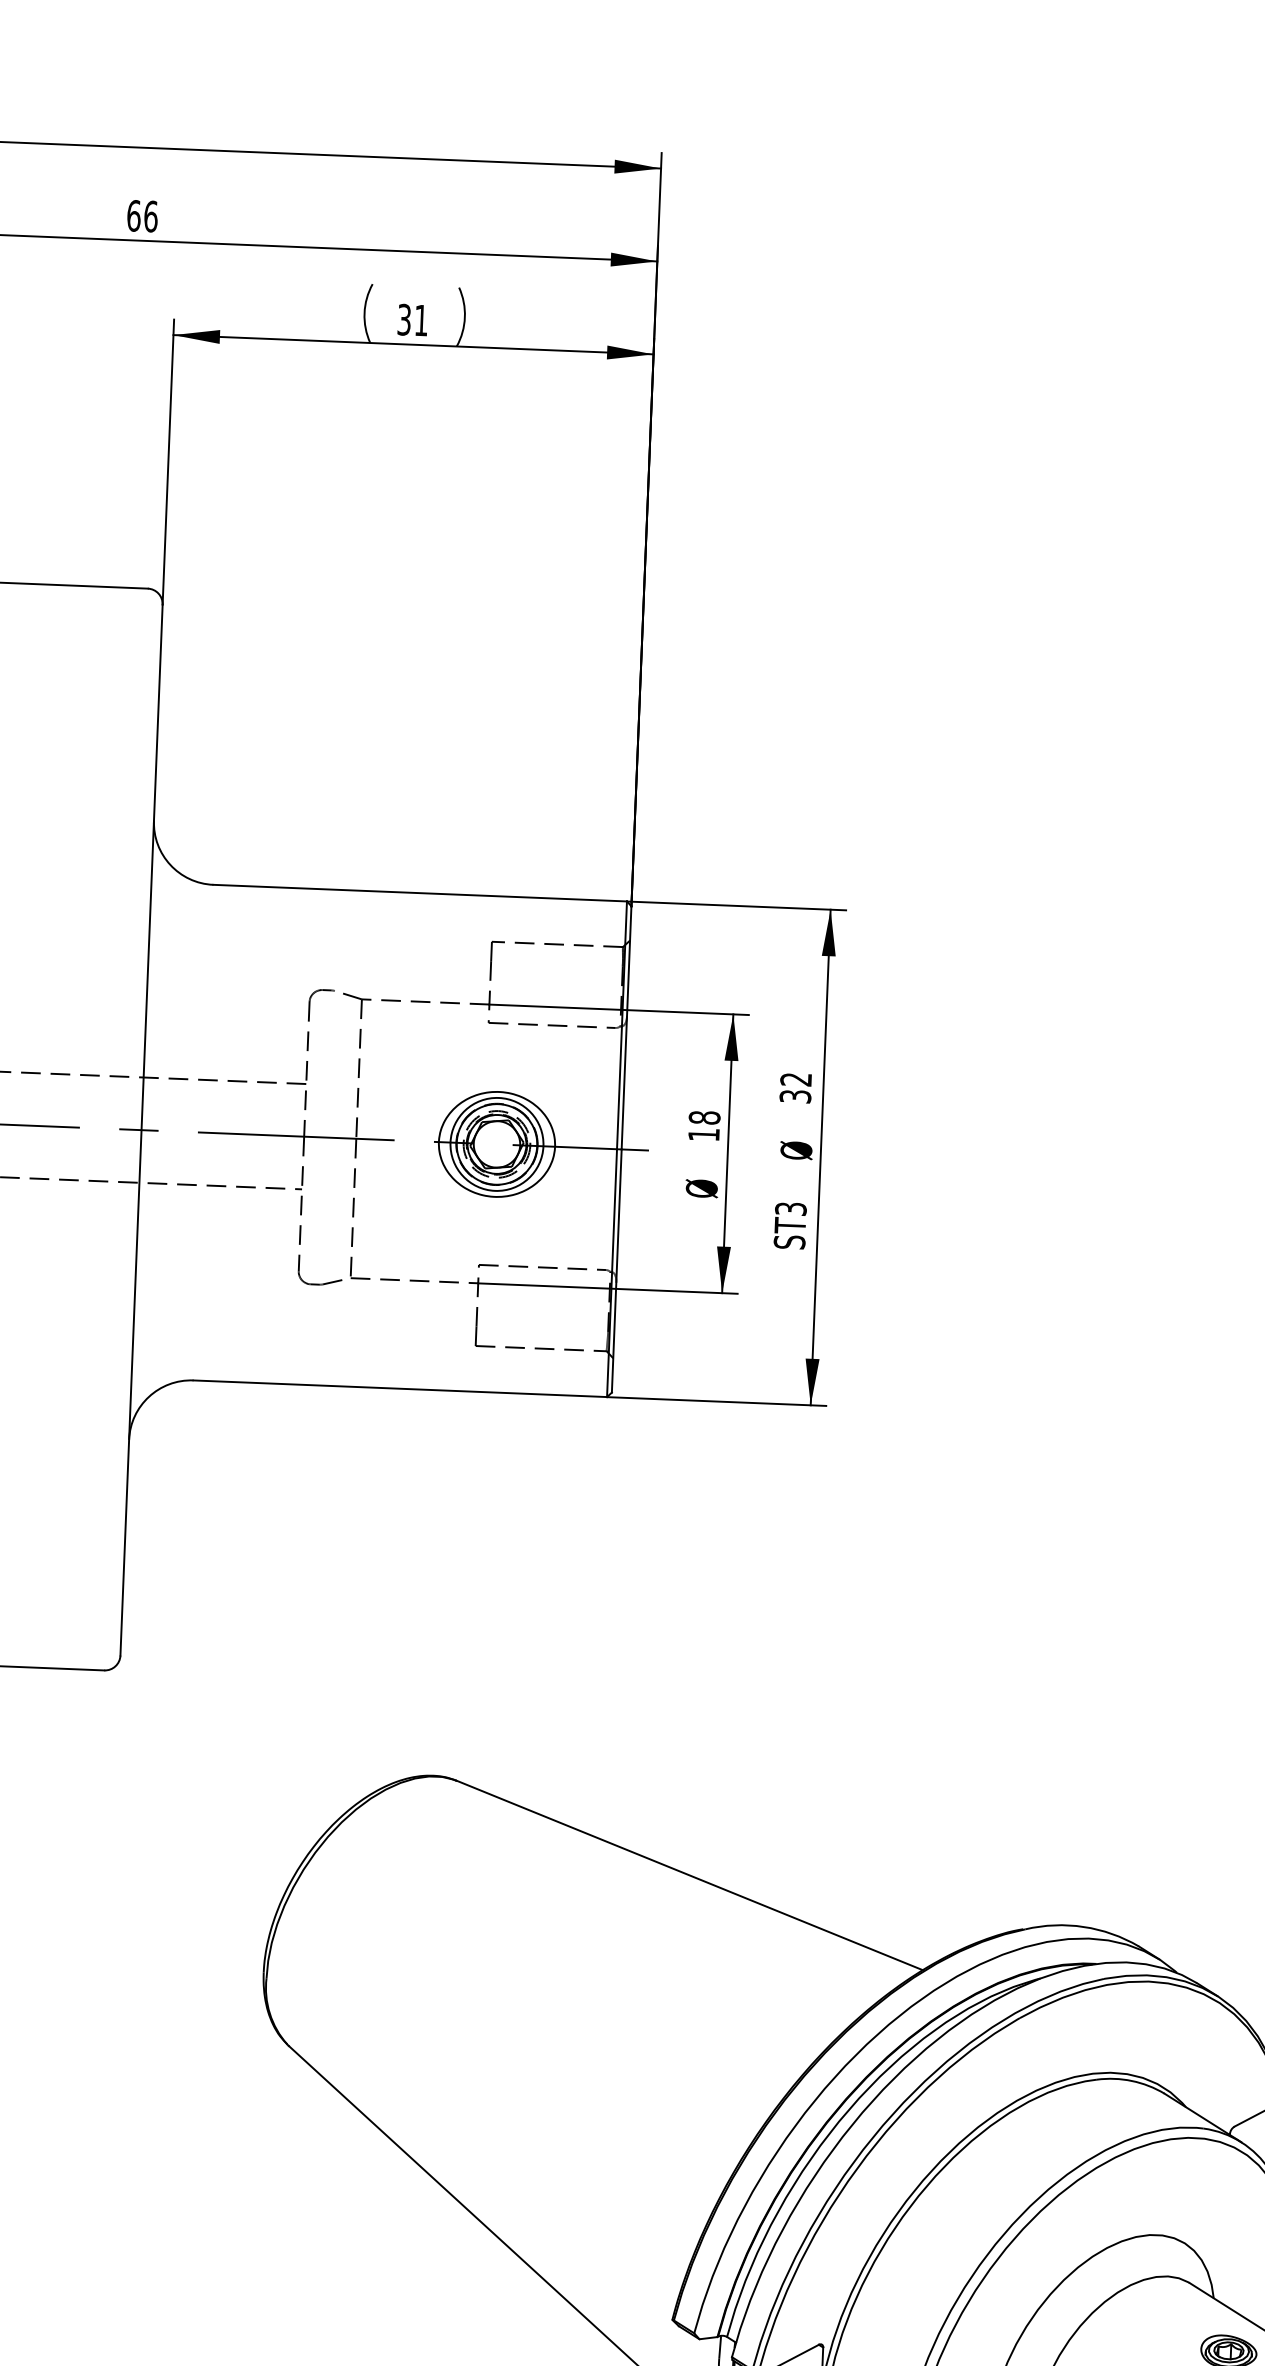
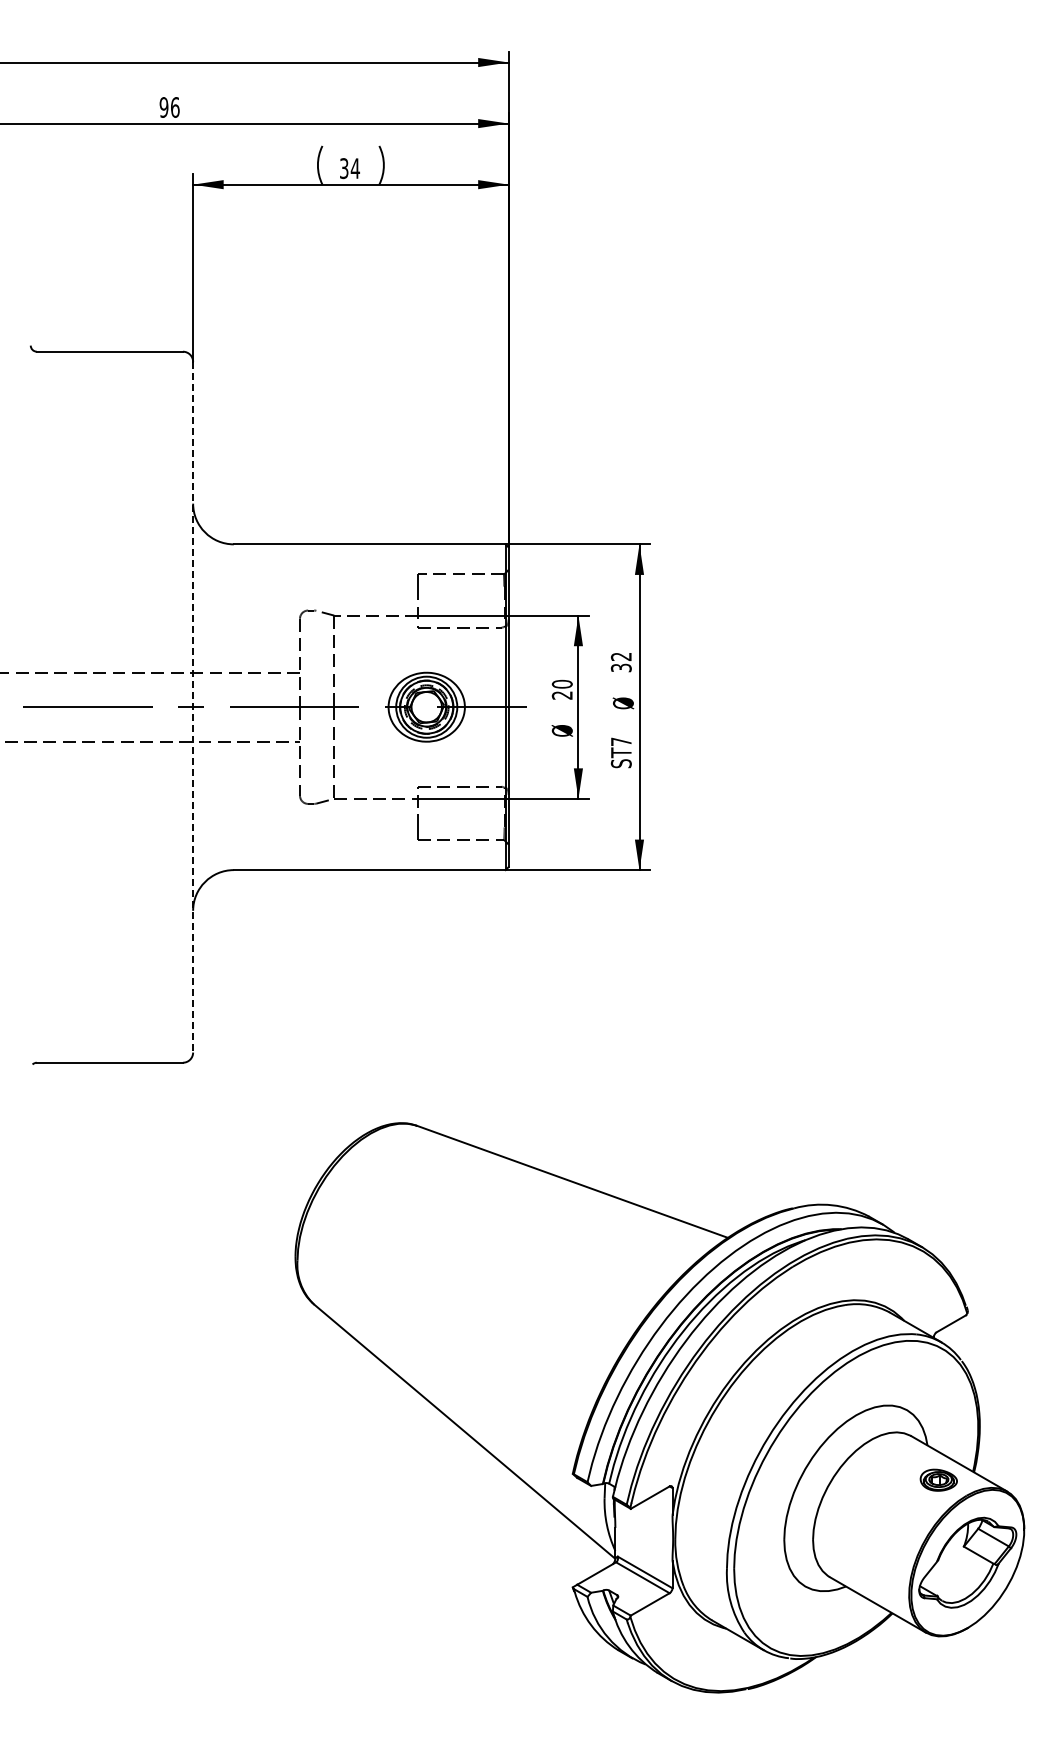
text: (133, 215) -> (163, 107), 66 -> 96
text: (421, 320) -> (355, 168), 31 -> 34
text: (703, 1125) -> (561, 689), 18 -> 20
line: (142, 1130) -> (193, 707), solid -> dashed
text: (789, 1208) -> (620, 741), ST3 -> ST7

